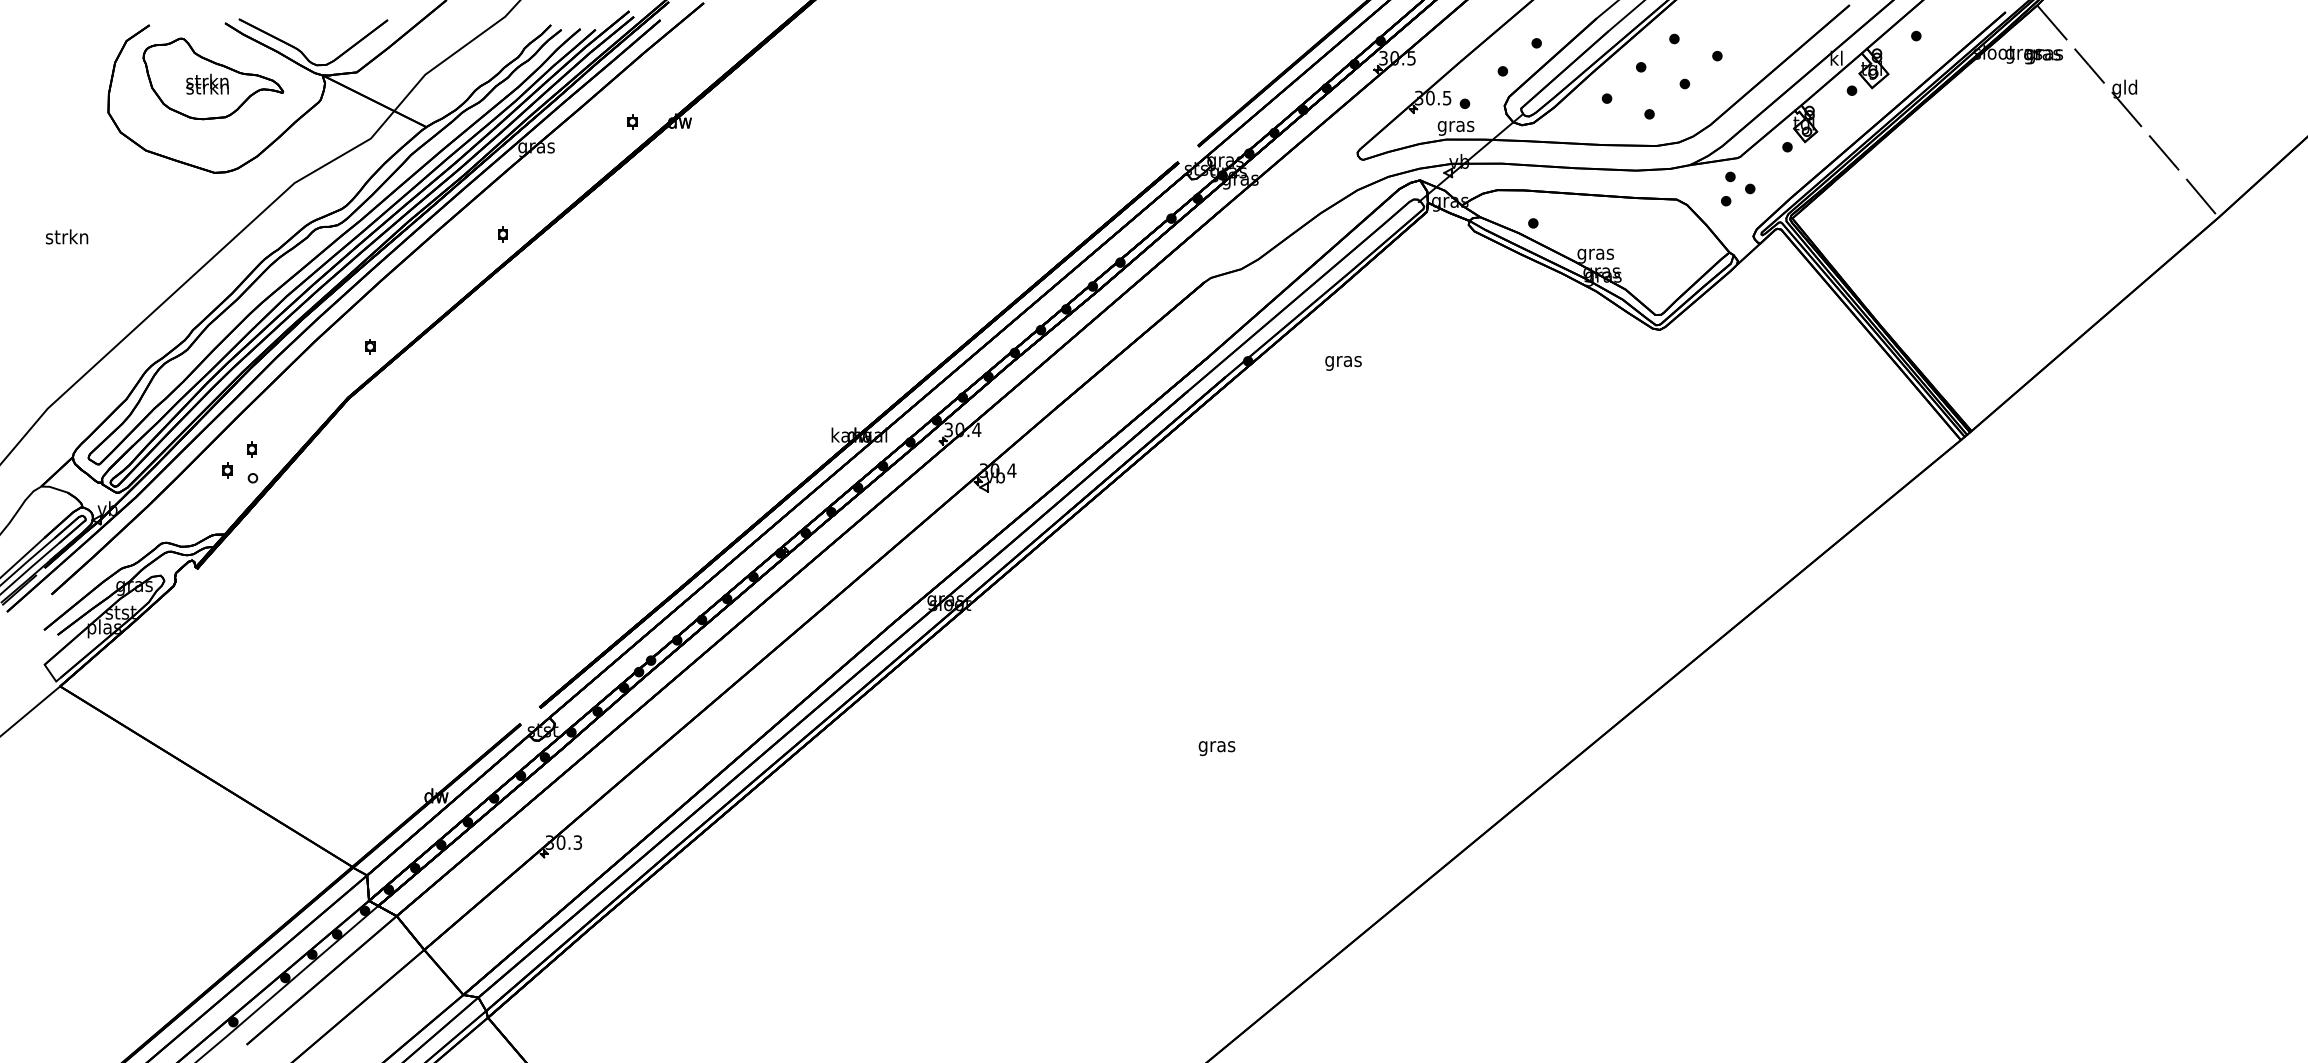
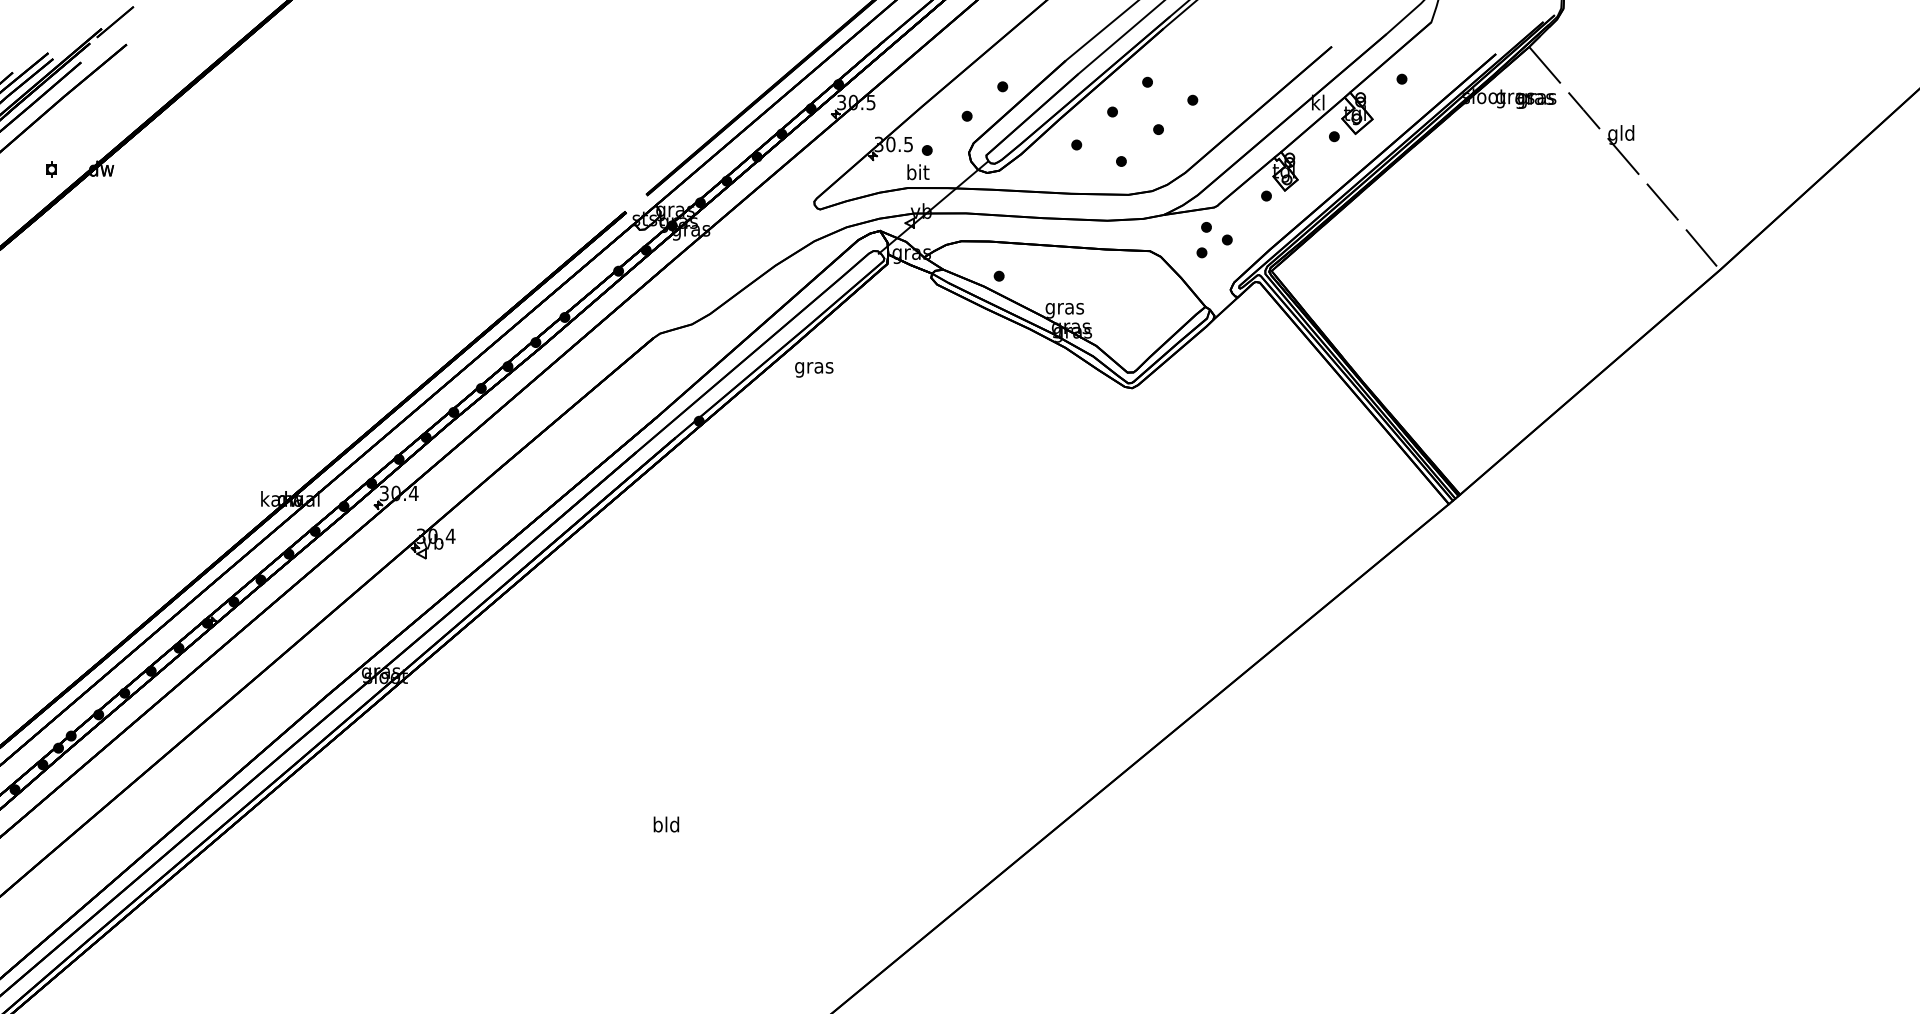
text: (1455, 126) -> (917, 174), gras -> bit
text: (1343, 363) -> (814, 369), moved
text: (1216, 746) -> (665, 826), gras -> bld

